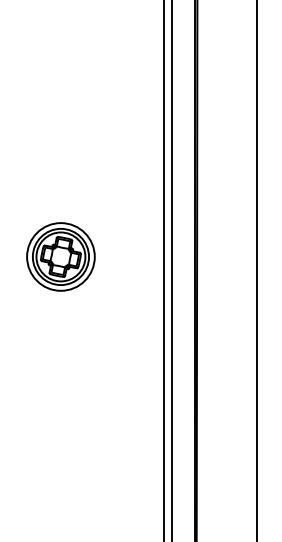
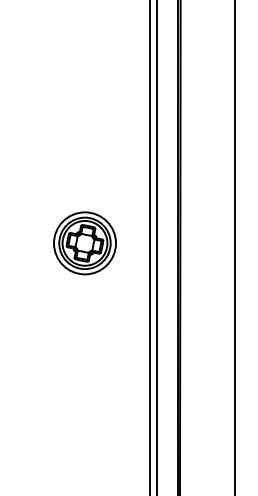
part: (60, 256) -> (84, 242), moved

